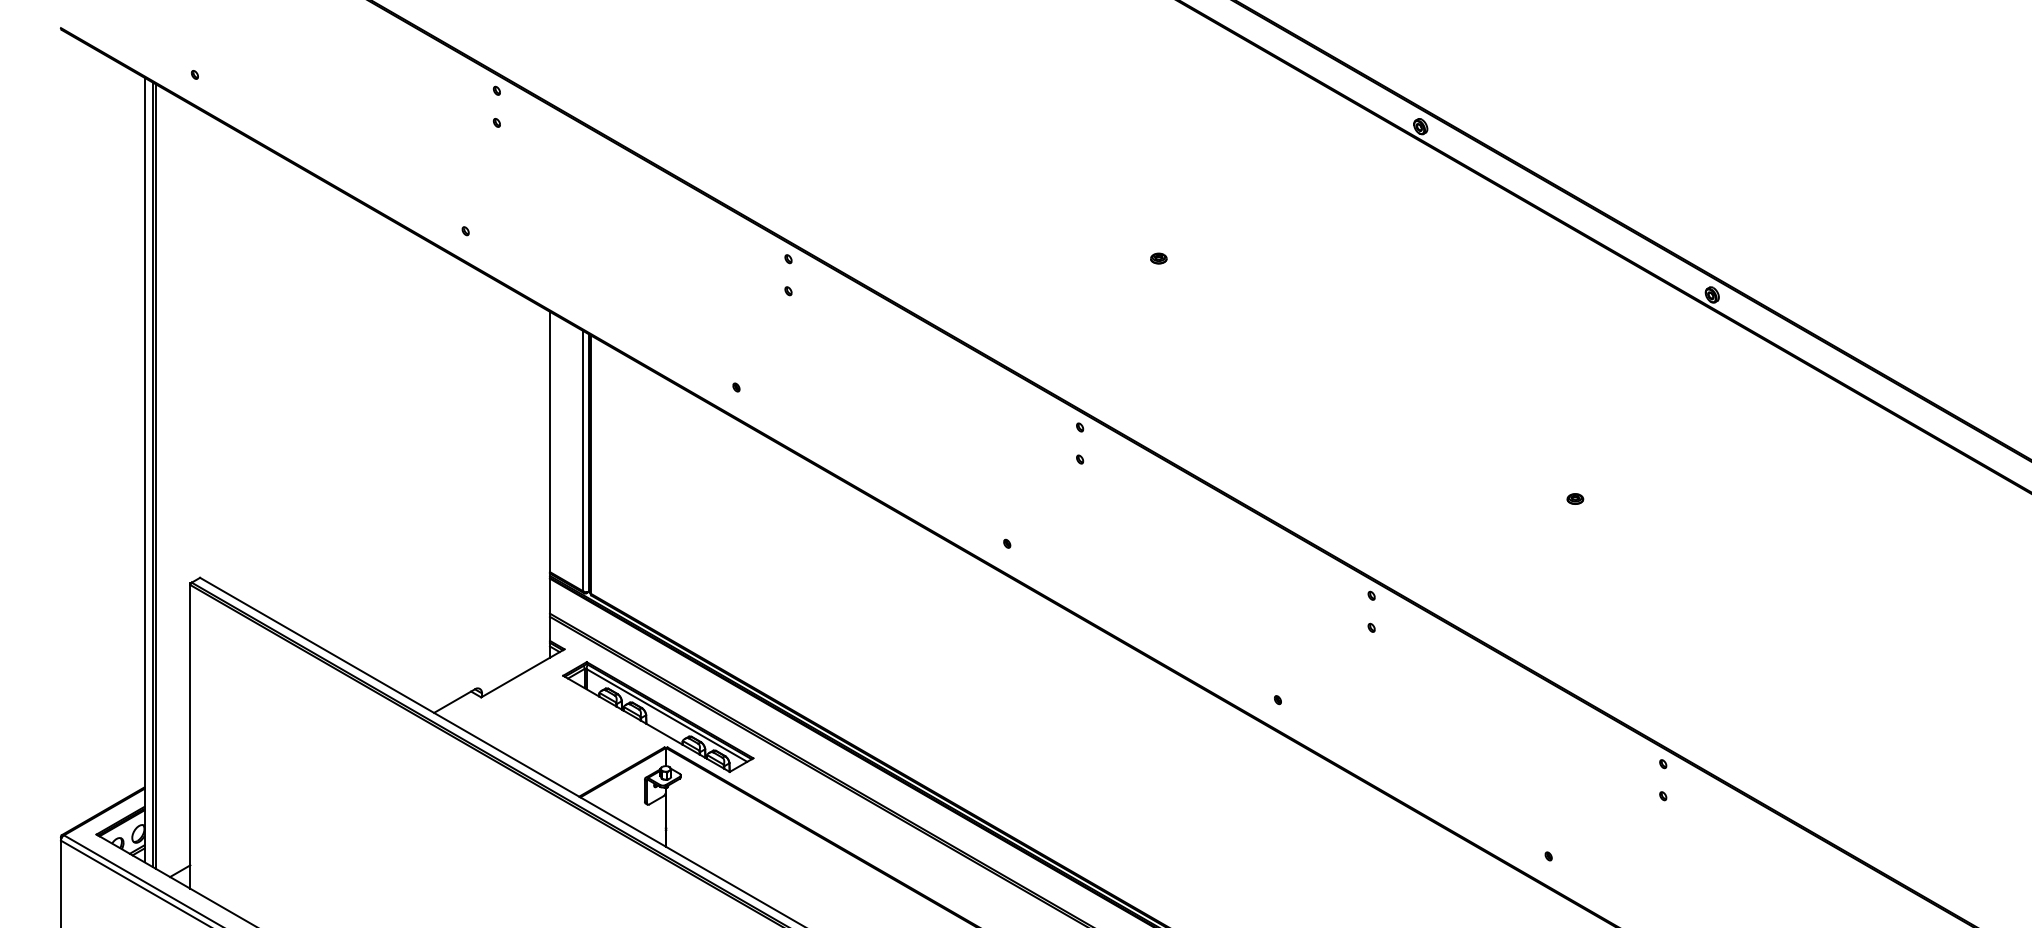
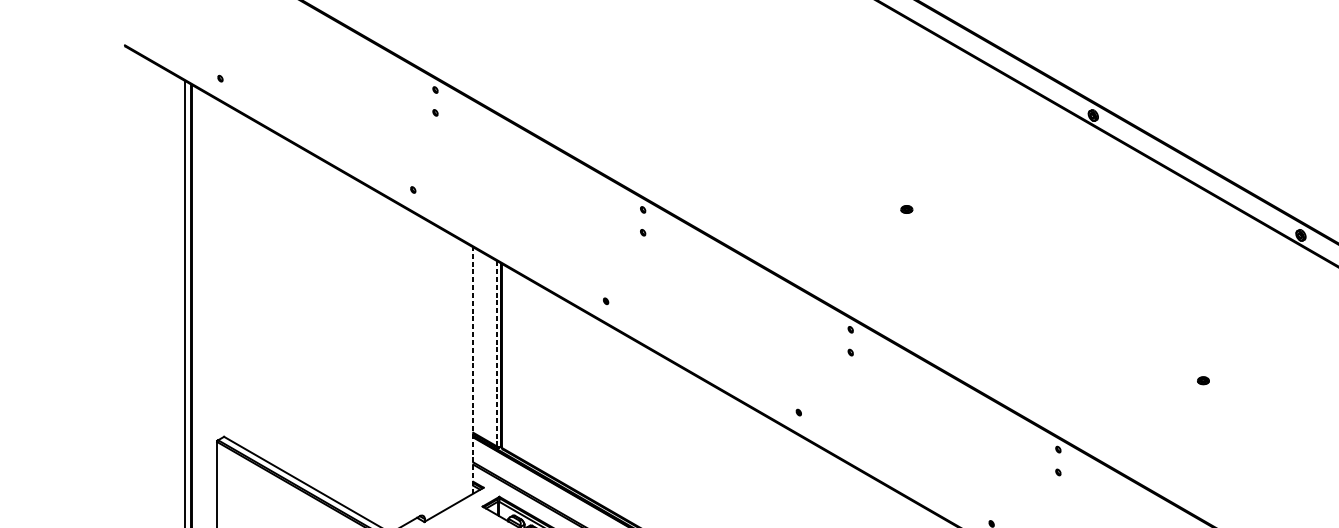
line: (583, 460) -> (497, 353), solid -> dashed
line: (549, 484) -> (472, 370), solid -> dashed

